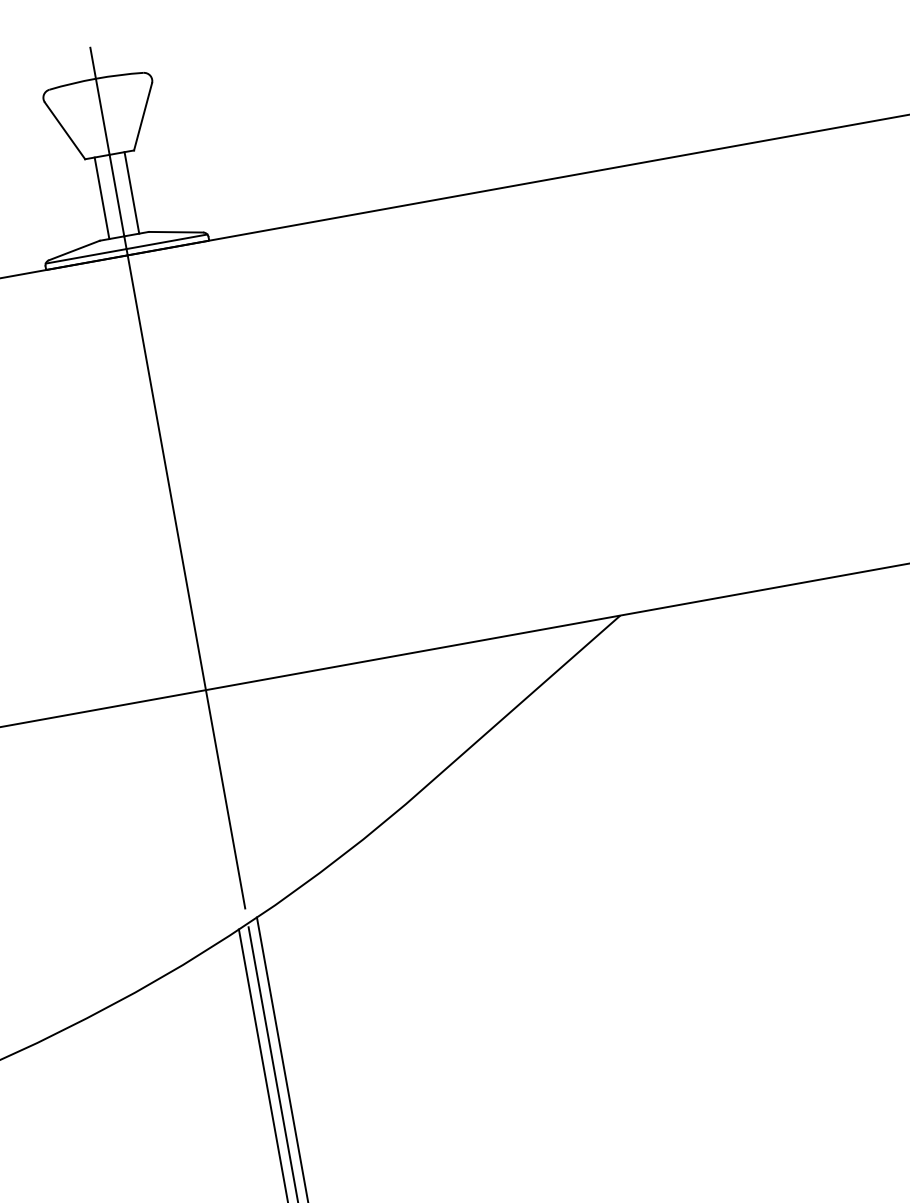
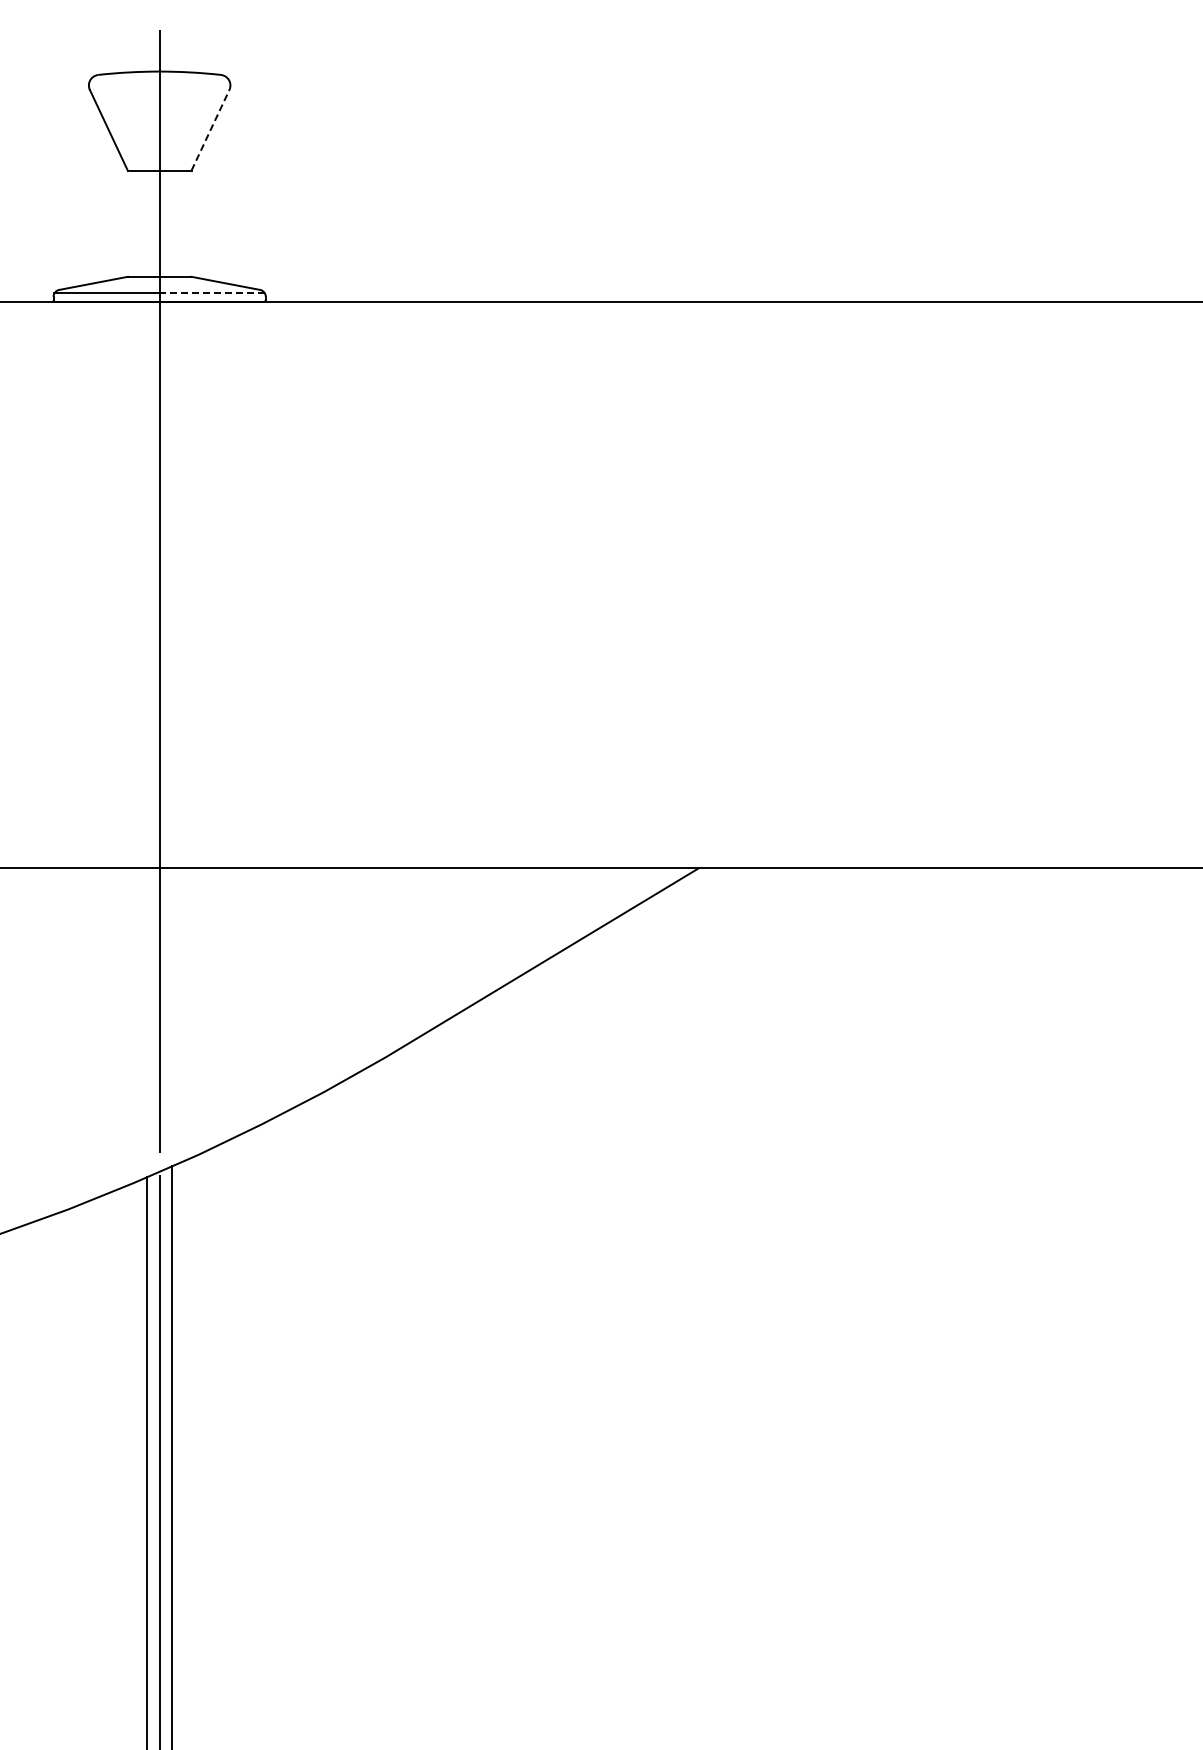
line: (143, 116) -> (210, 130), solid -> dashed
line: (132, 192) -> (179, 223), removed
line: (102, 198) -> (140, 223), removed
line: (167, 241) -> (212, 293), solid -> dashed

